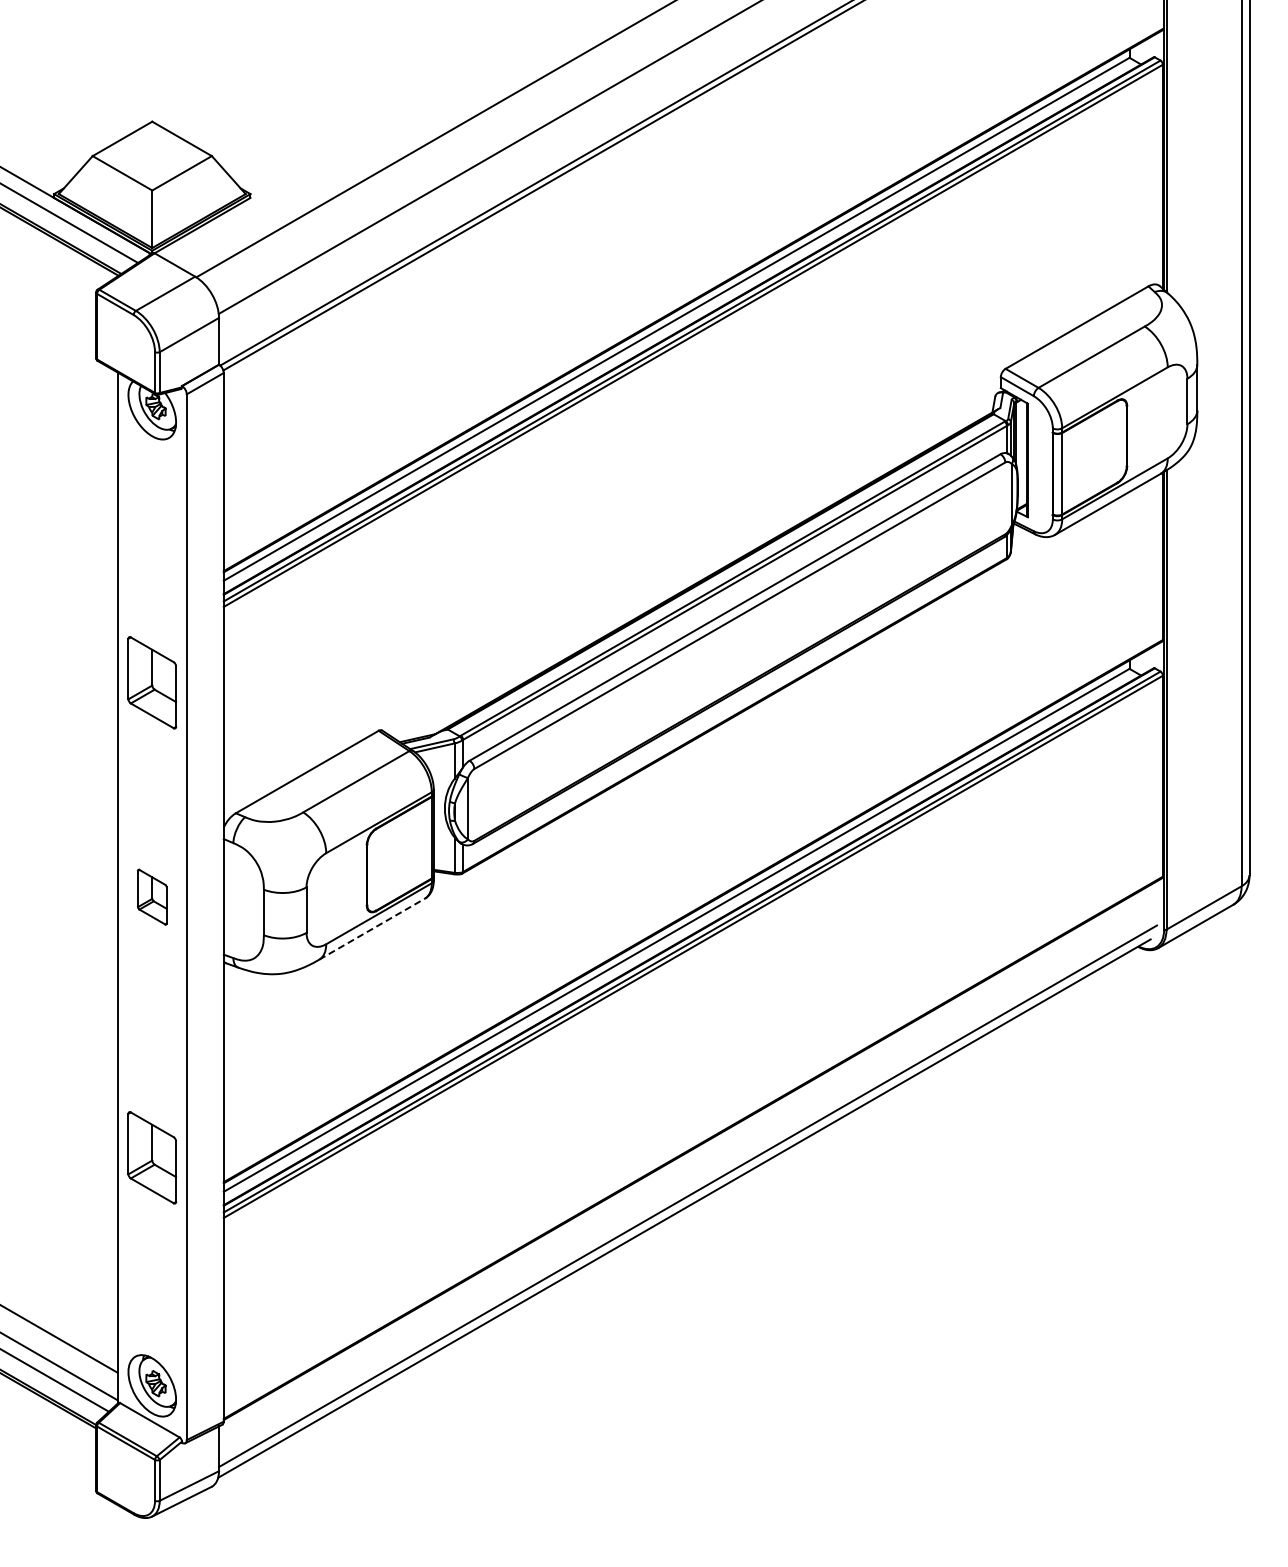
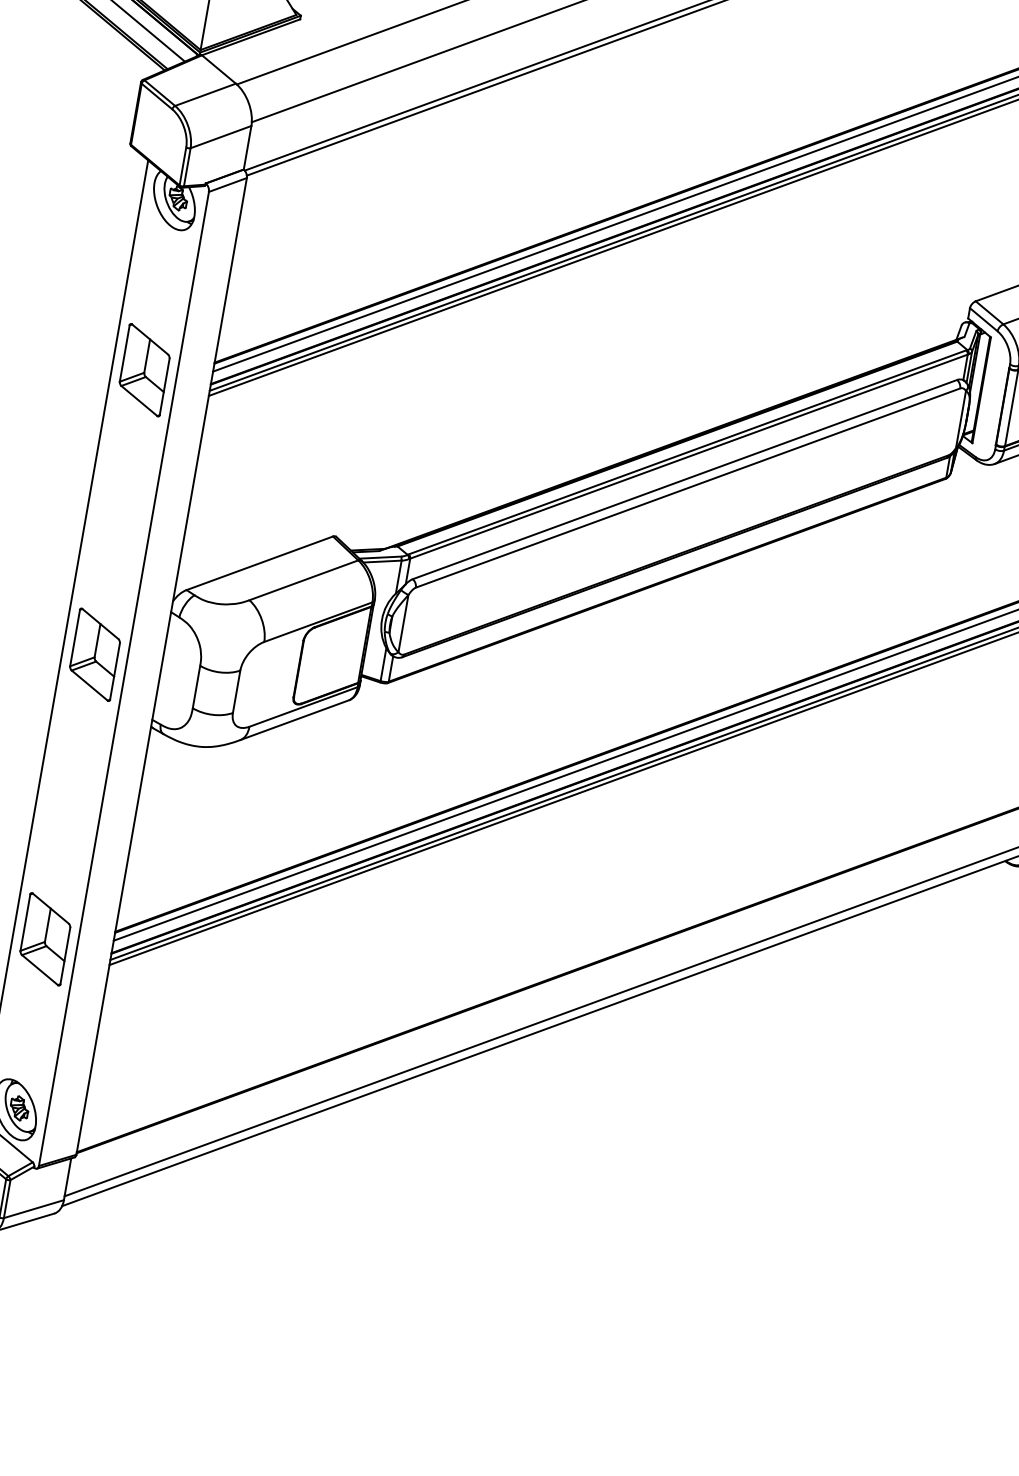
part: (152, 682) -> (144, 369), moved
part: (152, 896) -> (95, 654), size x1.67
line: (372, 928) -> (295, 719), dashed -> solid
part: (152, 1157) -> (45, 939), moved

